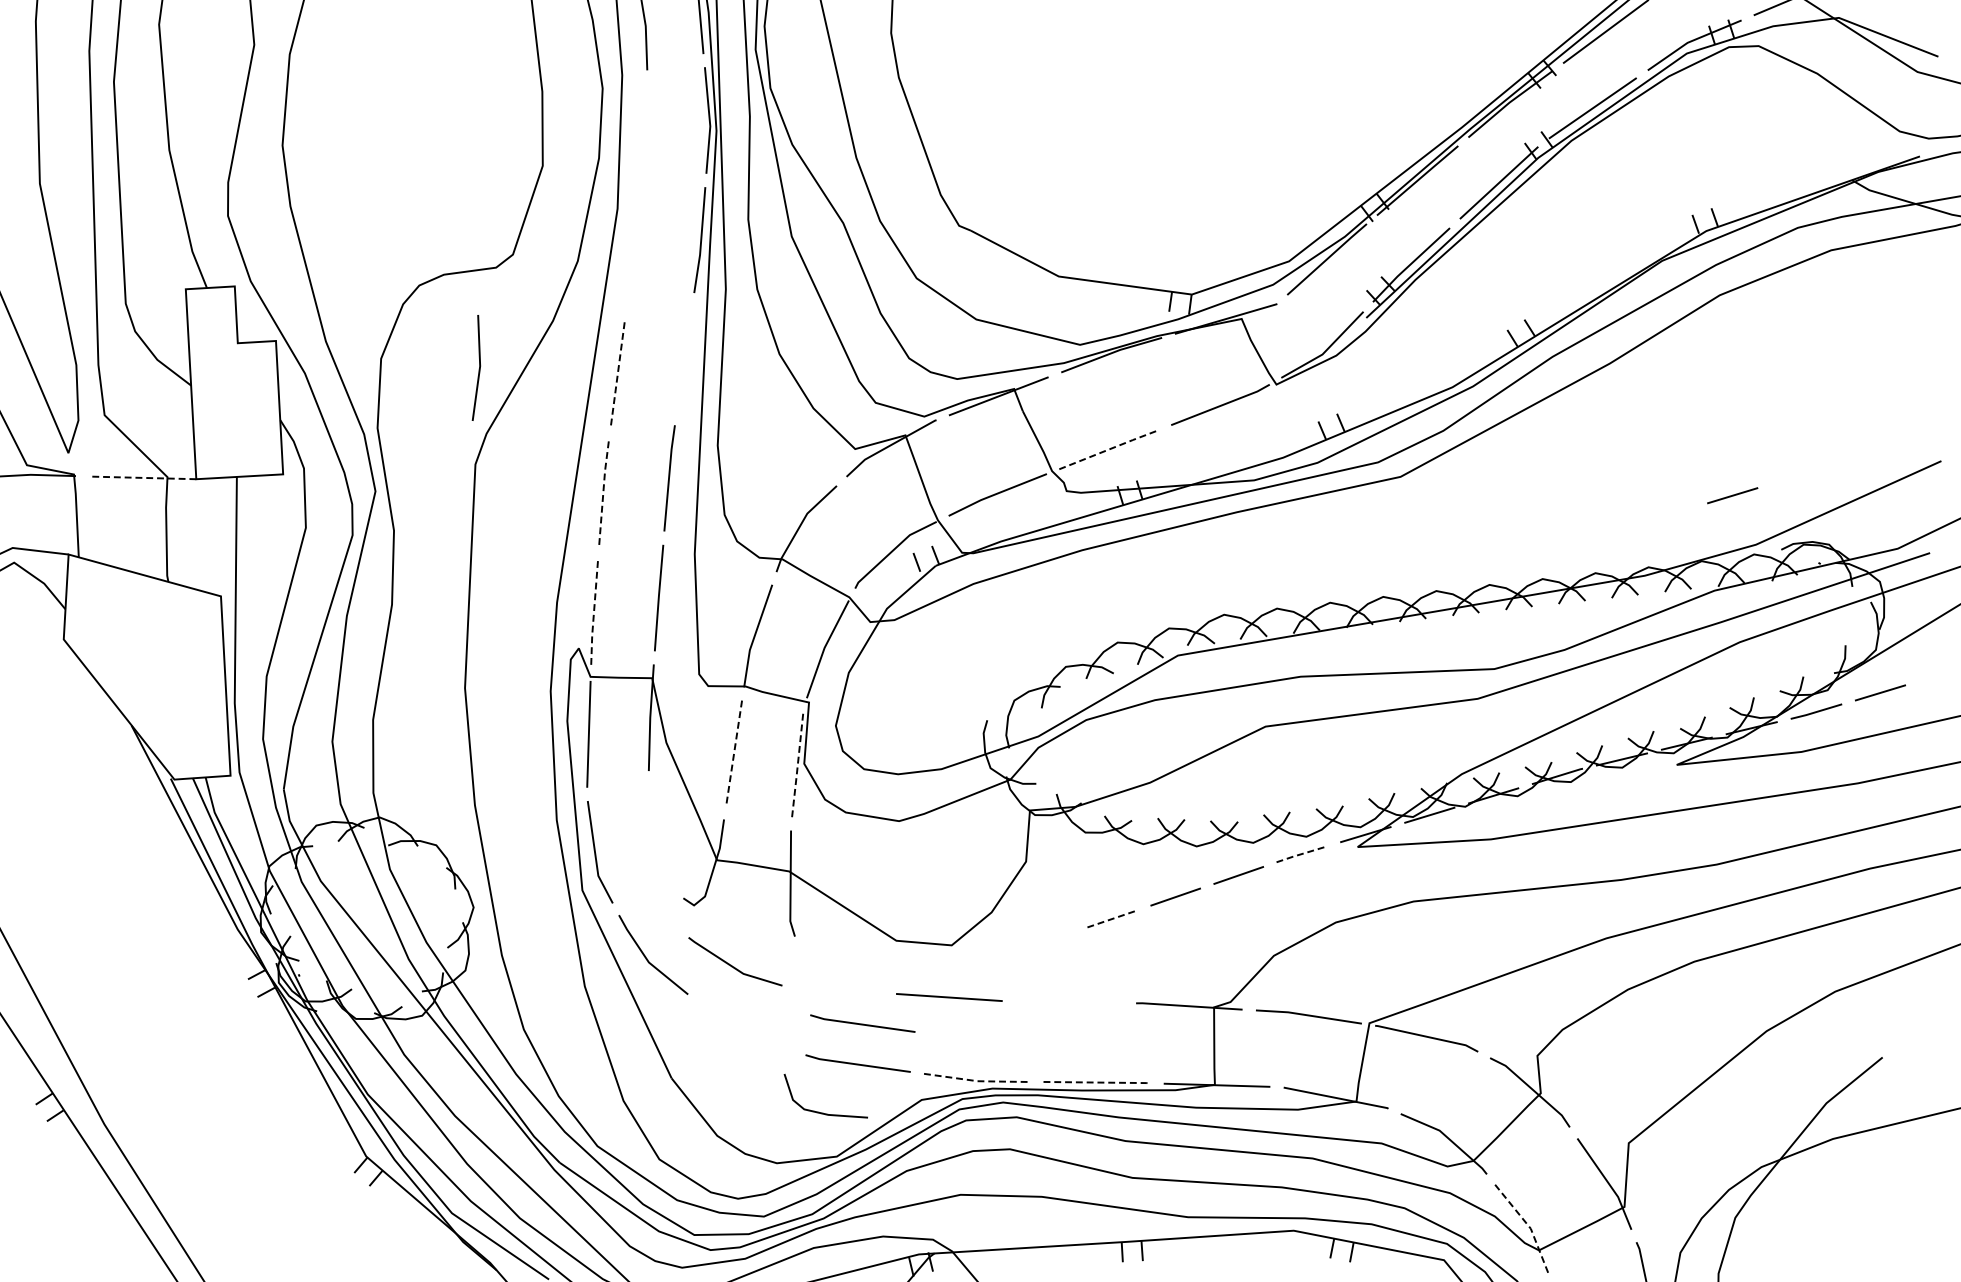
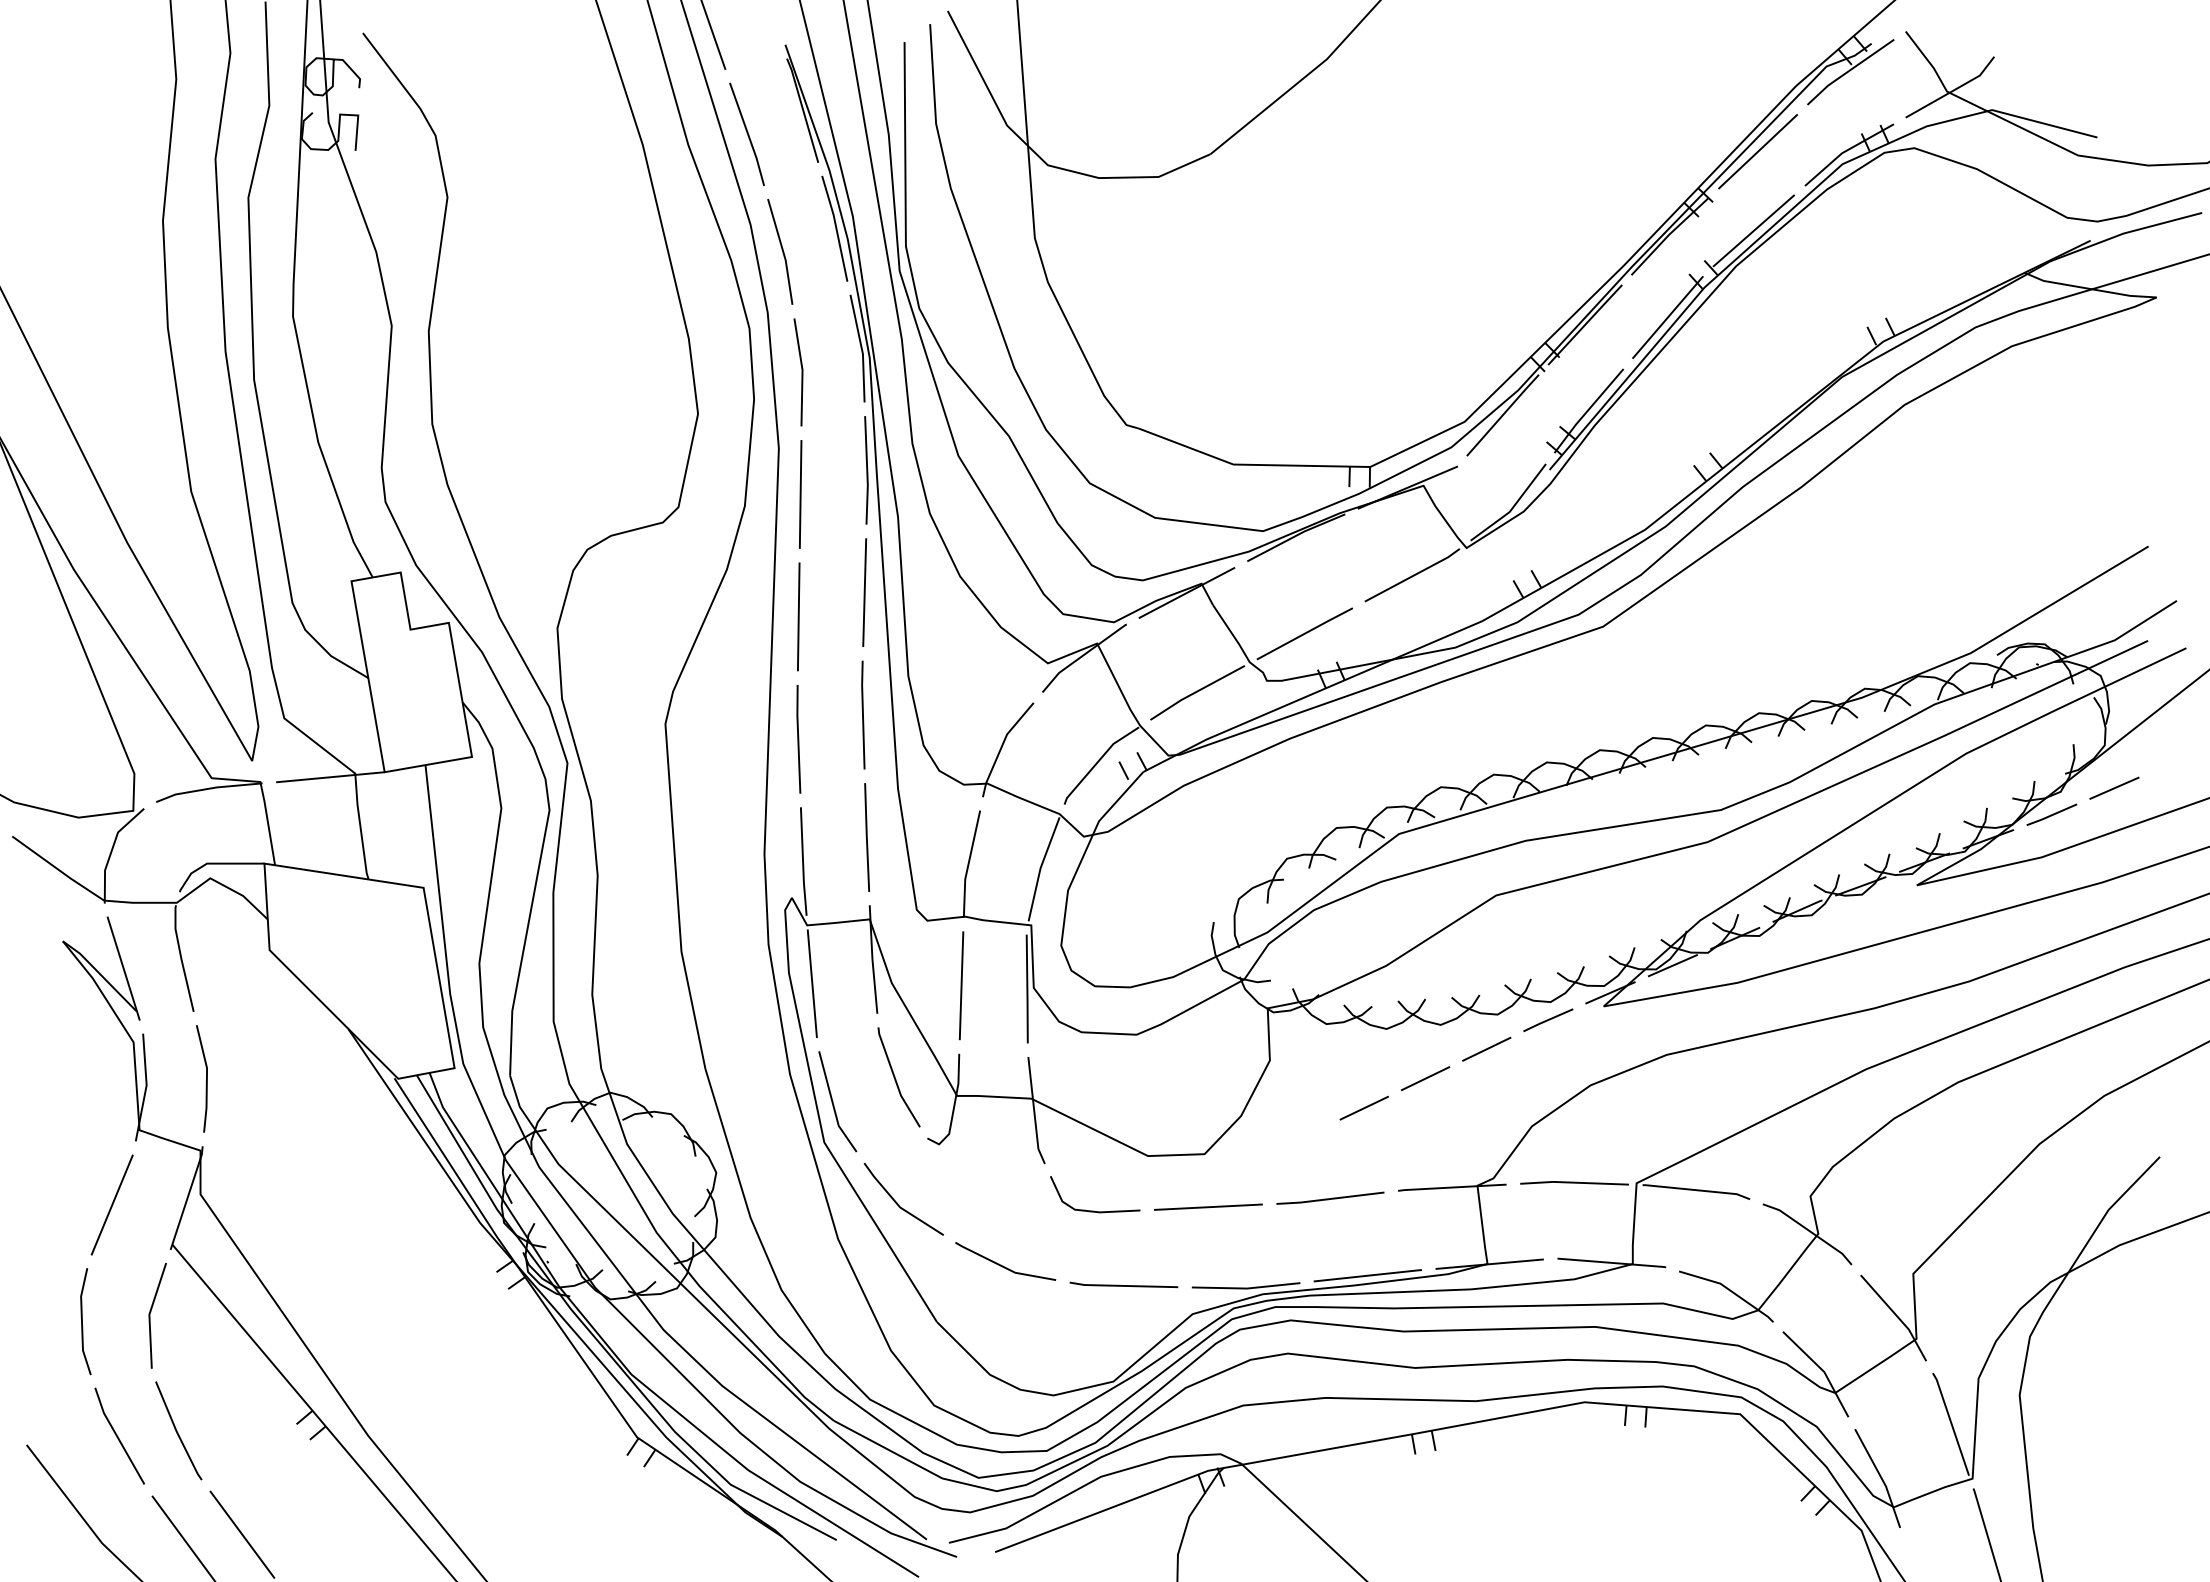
line: (633, 256) -> (800, 494), added
line: (684, 358) -> (864, 592), added
line: (478, 368) -> (801, 372), moved
line: (617, 375) -> (798, 617), dashed -> solid
line: (1109, 449) -> (1305, 633), dashed -> solid
line: (142, 478) -> (330, 777), dashed -> solid
line: (603, 494) -> (798, 739), dashed -> solid
line: (1732, 494) -> (1941, 605), removed
line: (594, 616) -> (803, 863), dashed -> solid
line: (733, 754) -> (961, 986), dashed -> solid
line: (797, 764) -> (1027, 989), dashed -> solid
line: (659, 837) -> (896, 1079), added
line: (1301, 854) -> (1547, 1020), dashed -> solid
line: (1112, 918) -> (1364, 1107), dashed -> solid
line: (732, 965) -> (1003, 1265), moved
line: (1069, 1003) -> (1330, 1198), added
line: (862, 1024) -> (1123, 1244), removed
line: (978, 1081) -> (1247, 1288), dashed -> solid
line: (1098, 1082) -> (1369, 1275), dashed -> solid
line: (823, 1112) -> (1094, 1210), moved
line: (1529, 1226) -> (1822, 1370), dashed -> solid

